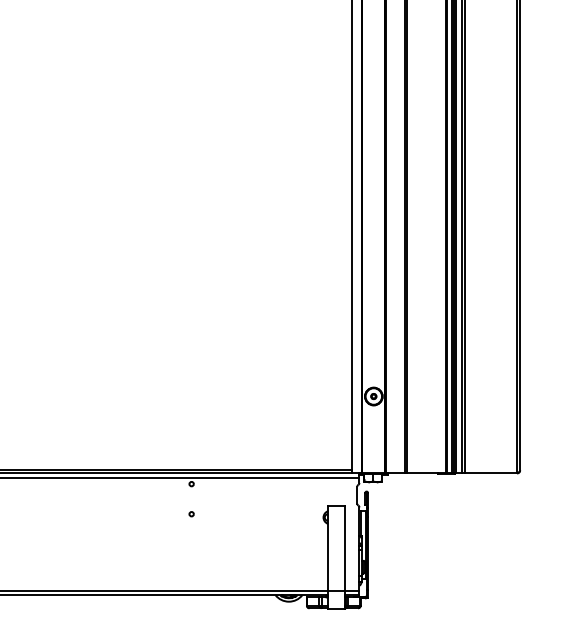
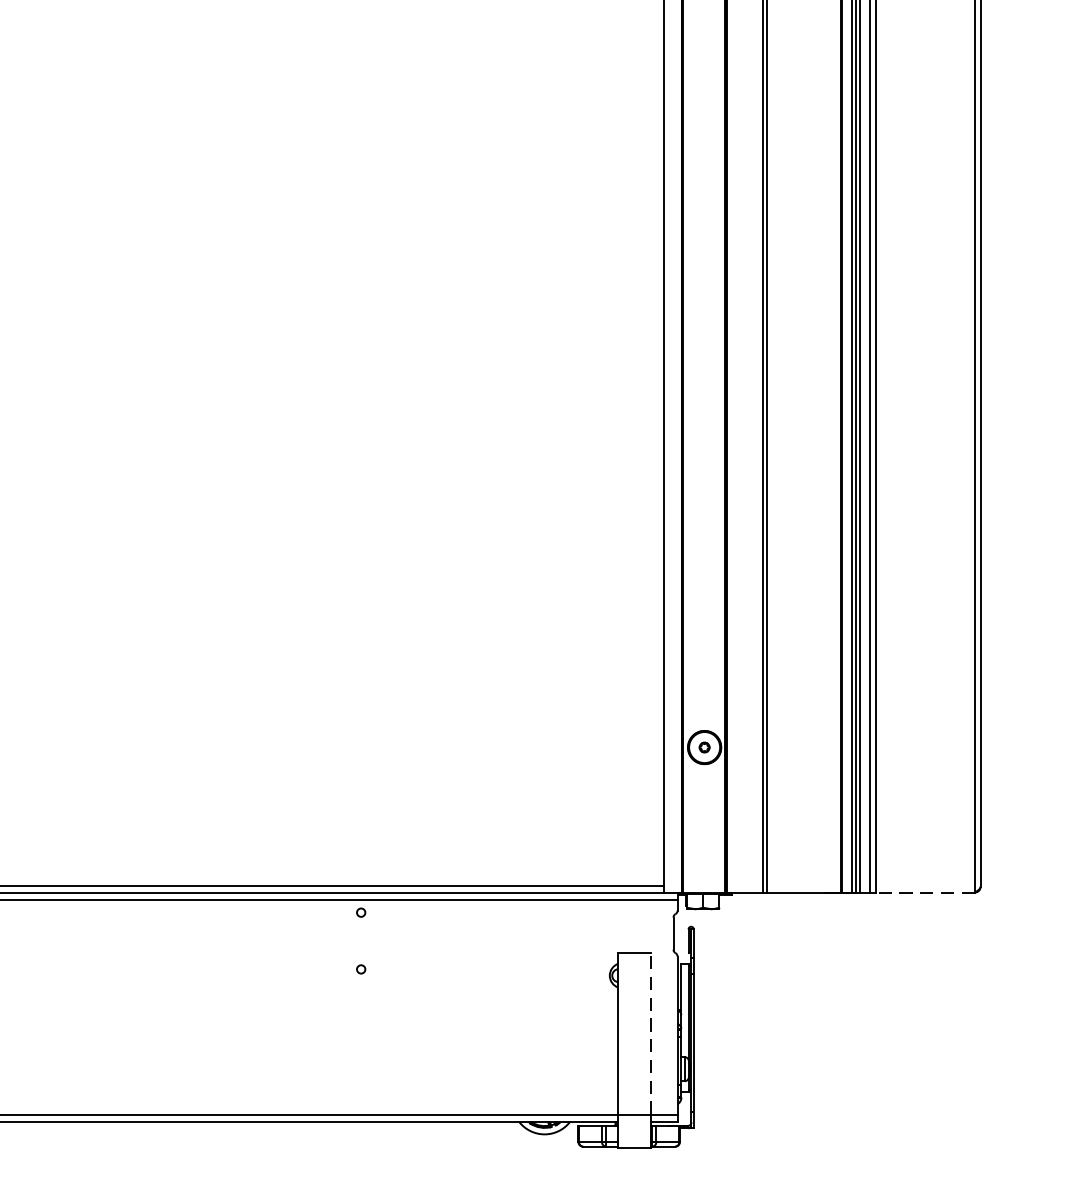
line: (490, 473) -> (924, 892), solid -> dashed
line: (345, 548) -> (651, 1034), solid -> dashed

